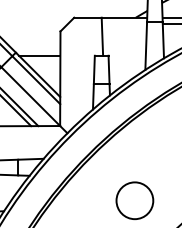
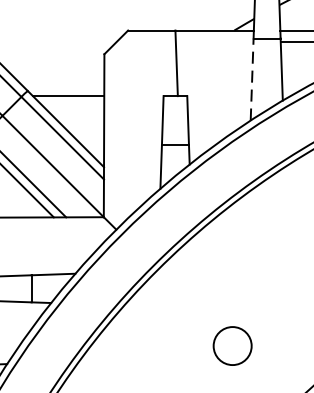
line: (146, 46) -> (252, 80), solid -> dashed
circle: (134, 200) -> (231, 345), size x0.6

